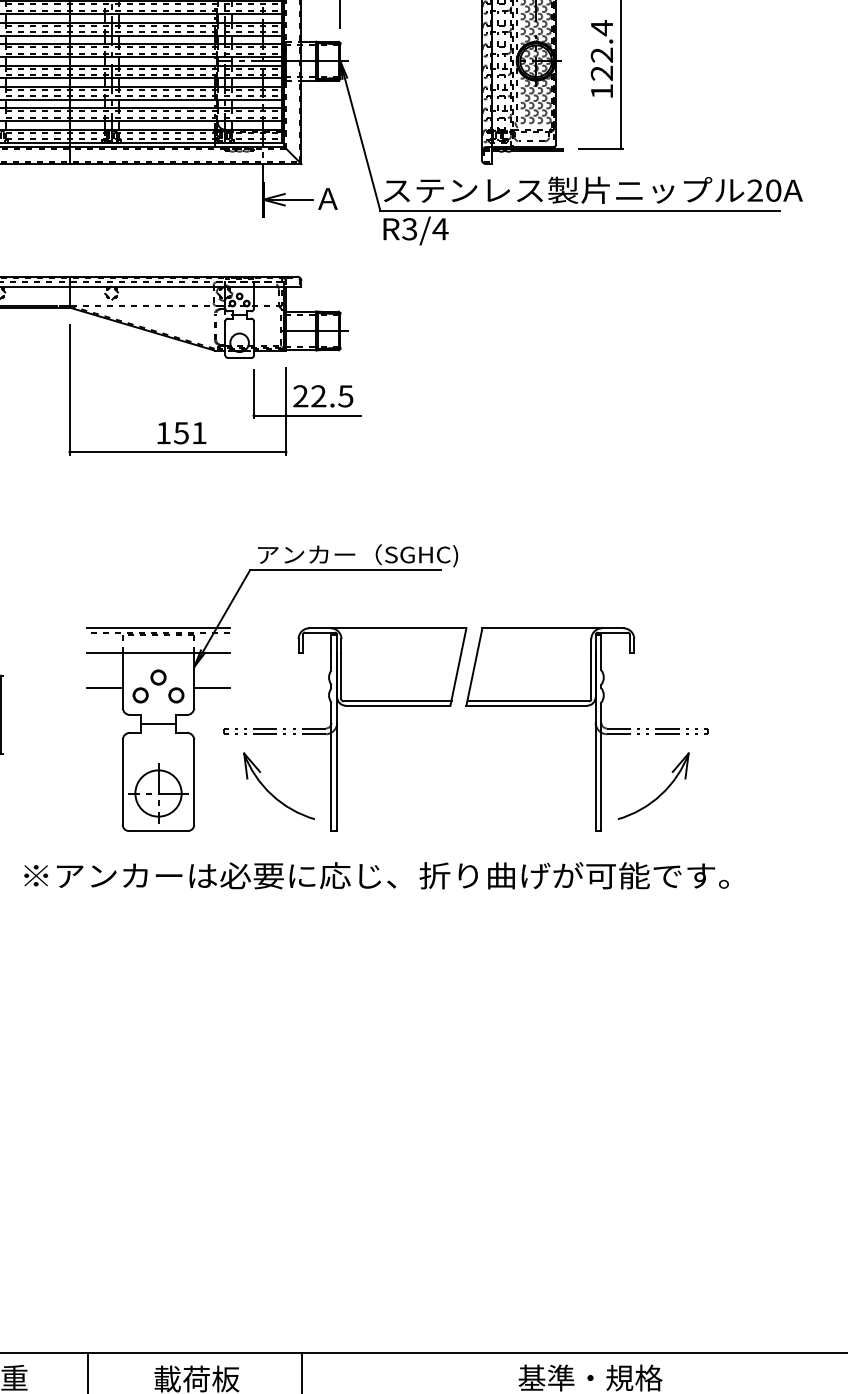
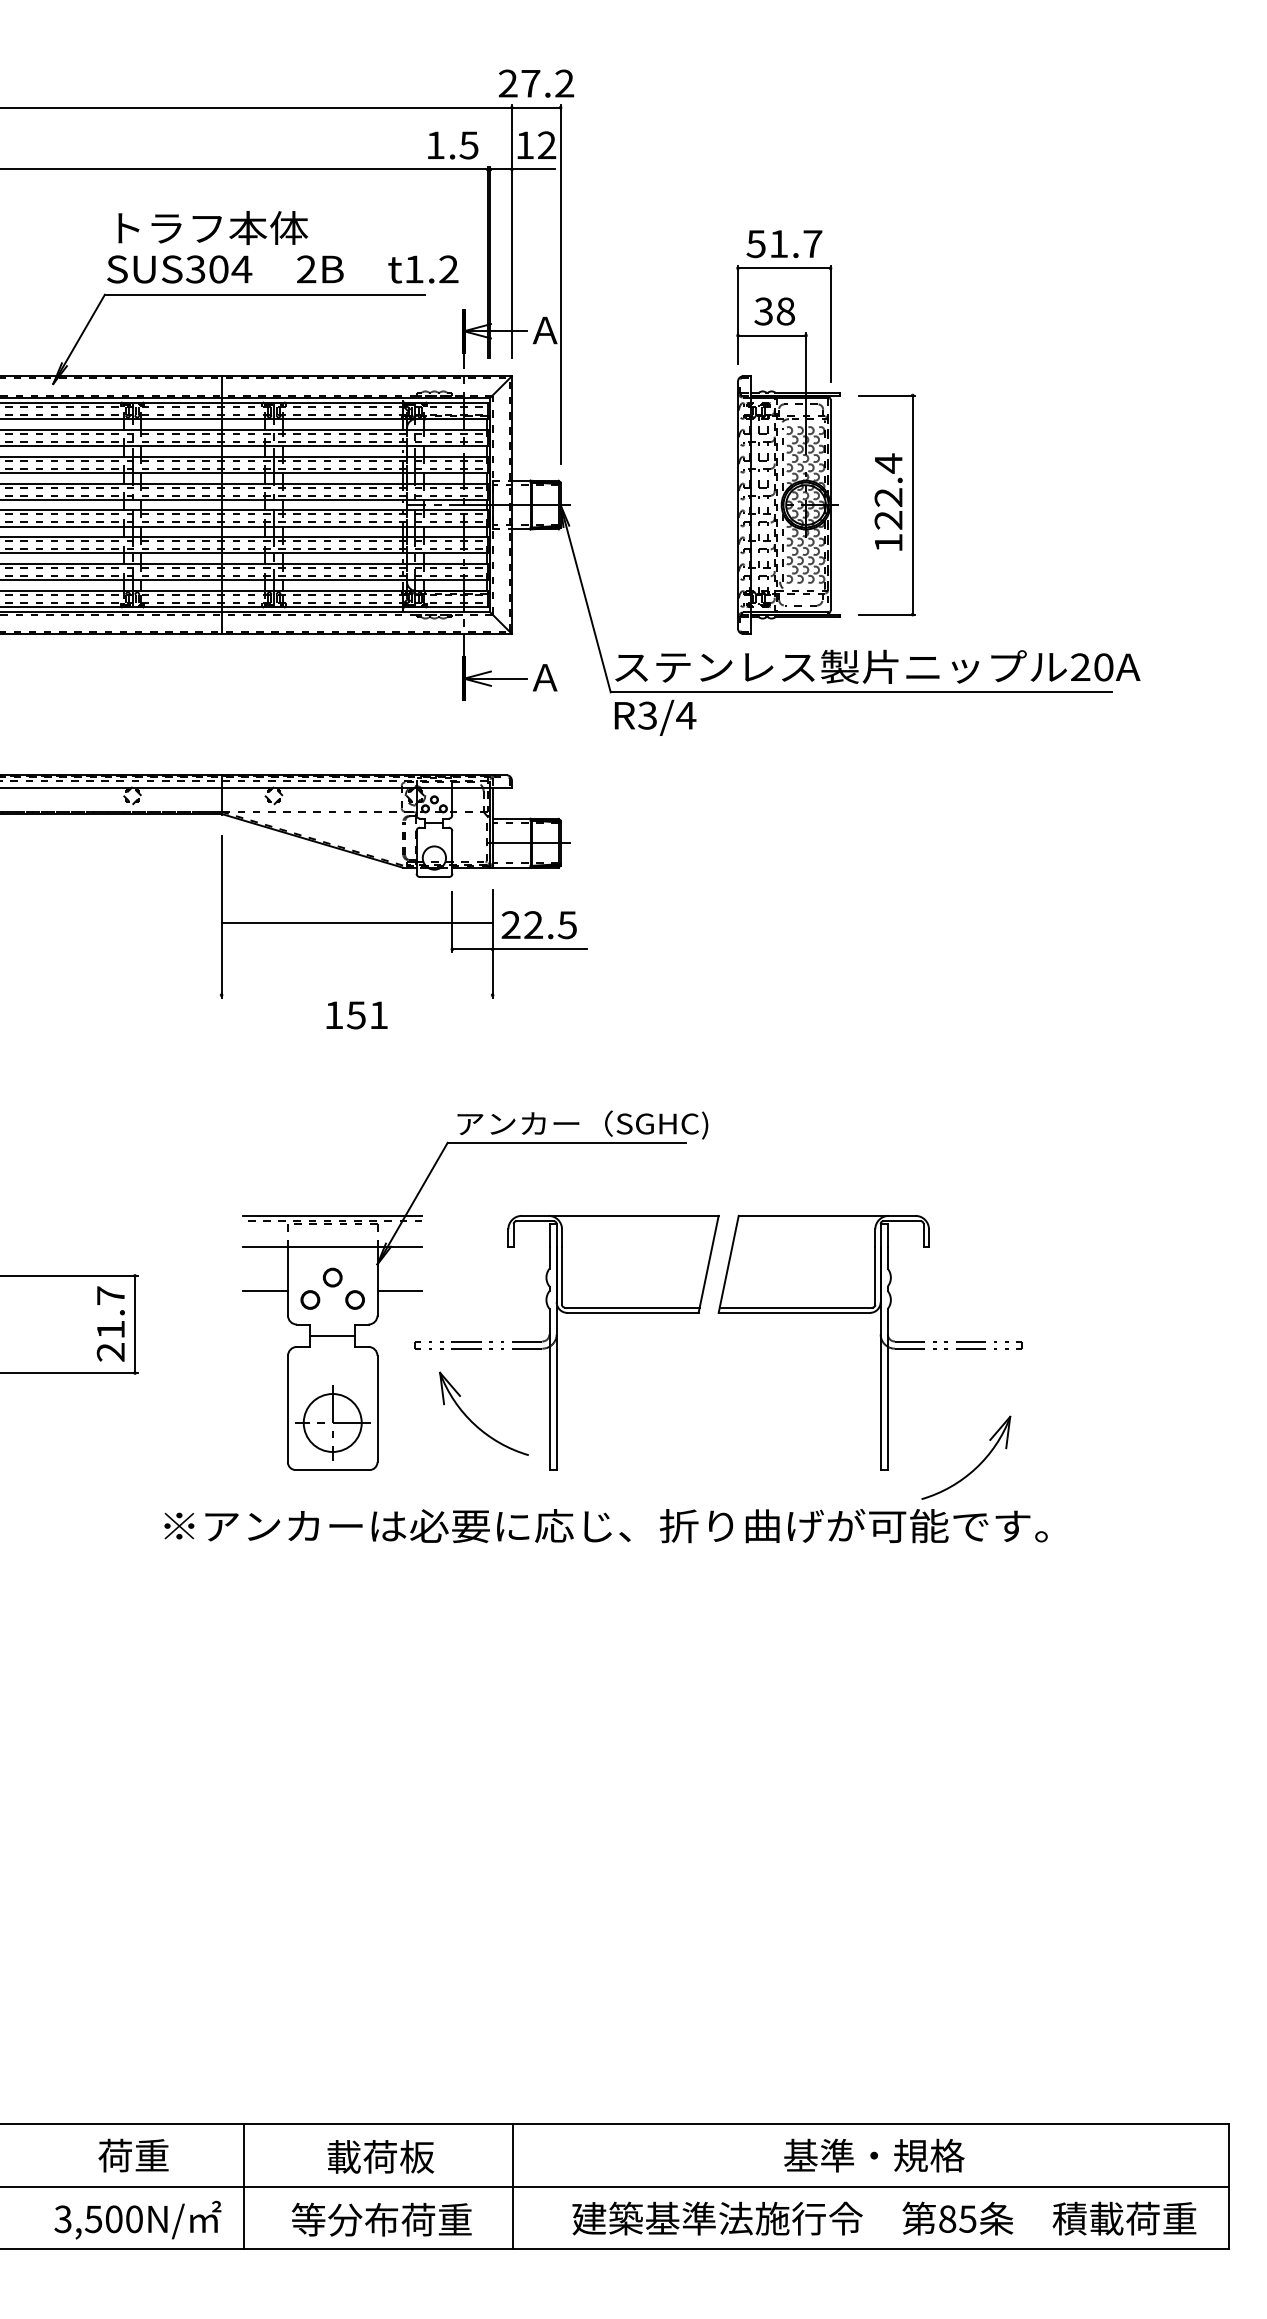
text: (181, 433) -> (356, 1015), moved
line: (177, 452) -> (356, 923), moved
part: (661, 793) -> (976, 1466), moved

